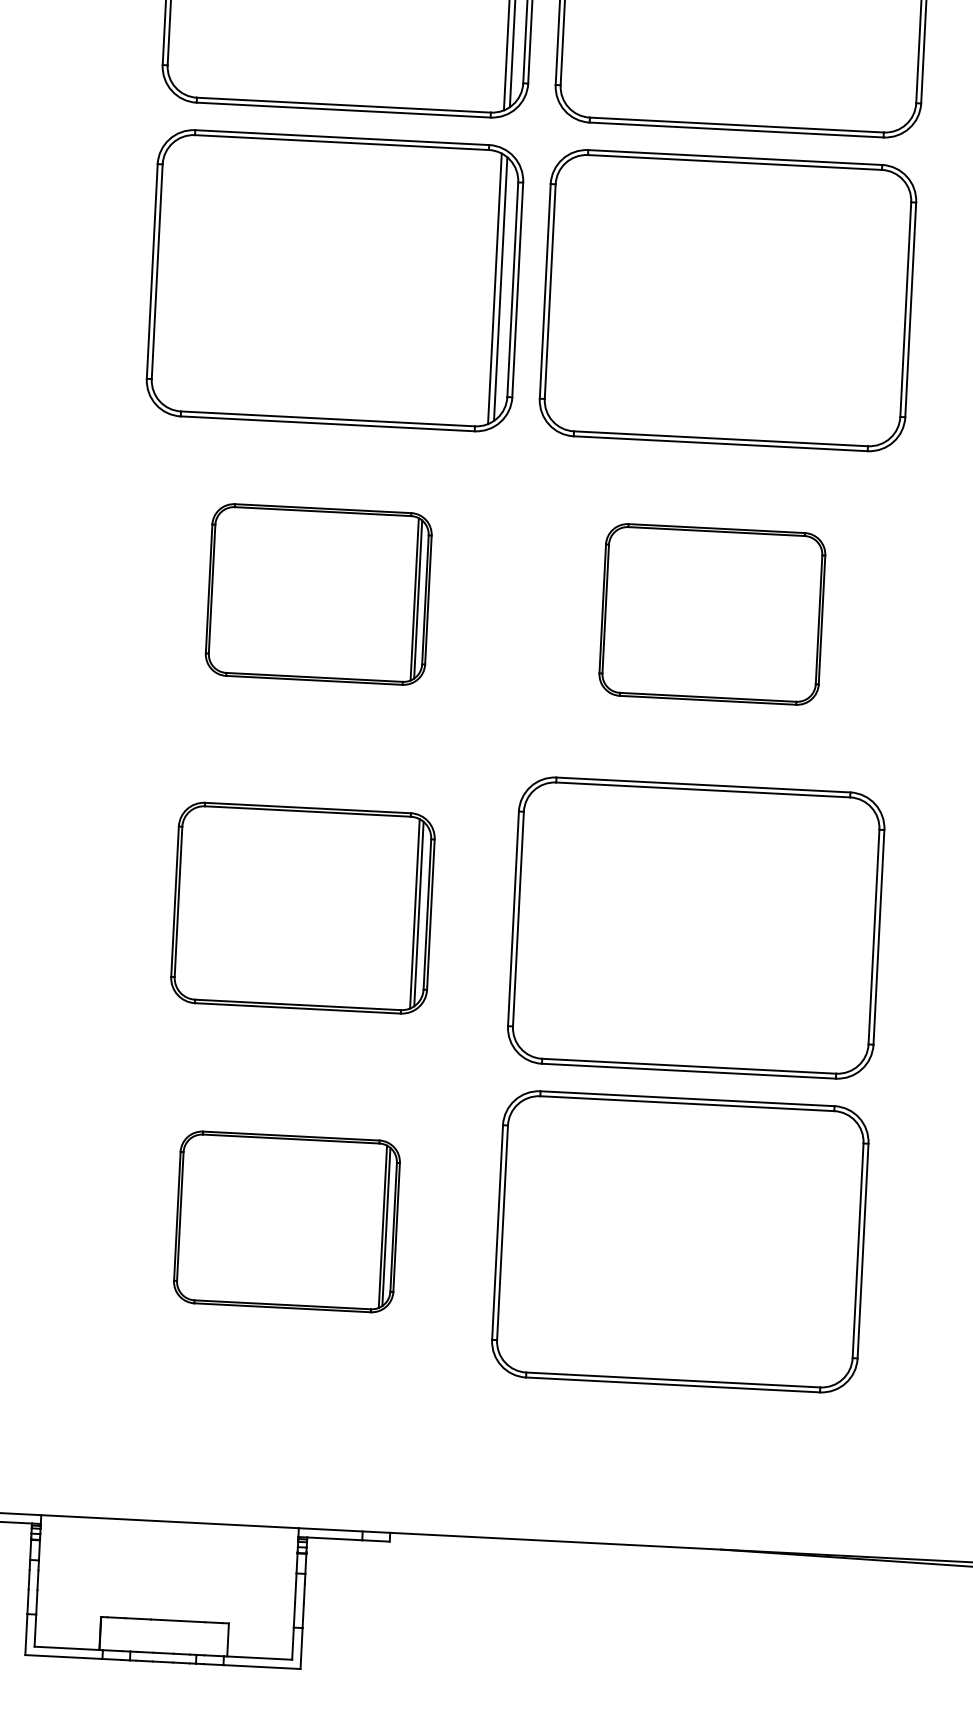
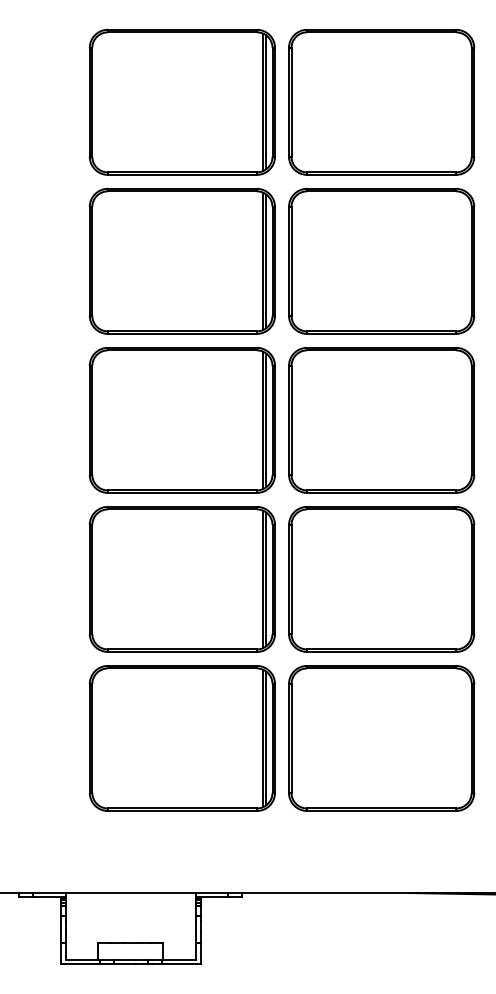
part: (317, 594) -> (181, 420), size x1.67
part: (711, 614) -> (381, 420), size x1.67
part: (301, 908) -> (181, 579), size x1.43
part: (285, 1221) -> (181, 738), size x1.67

